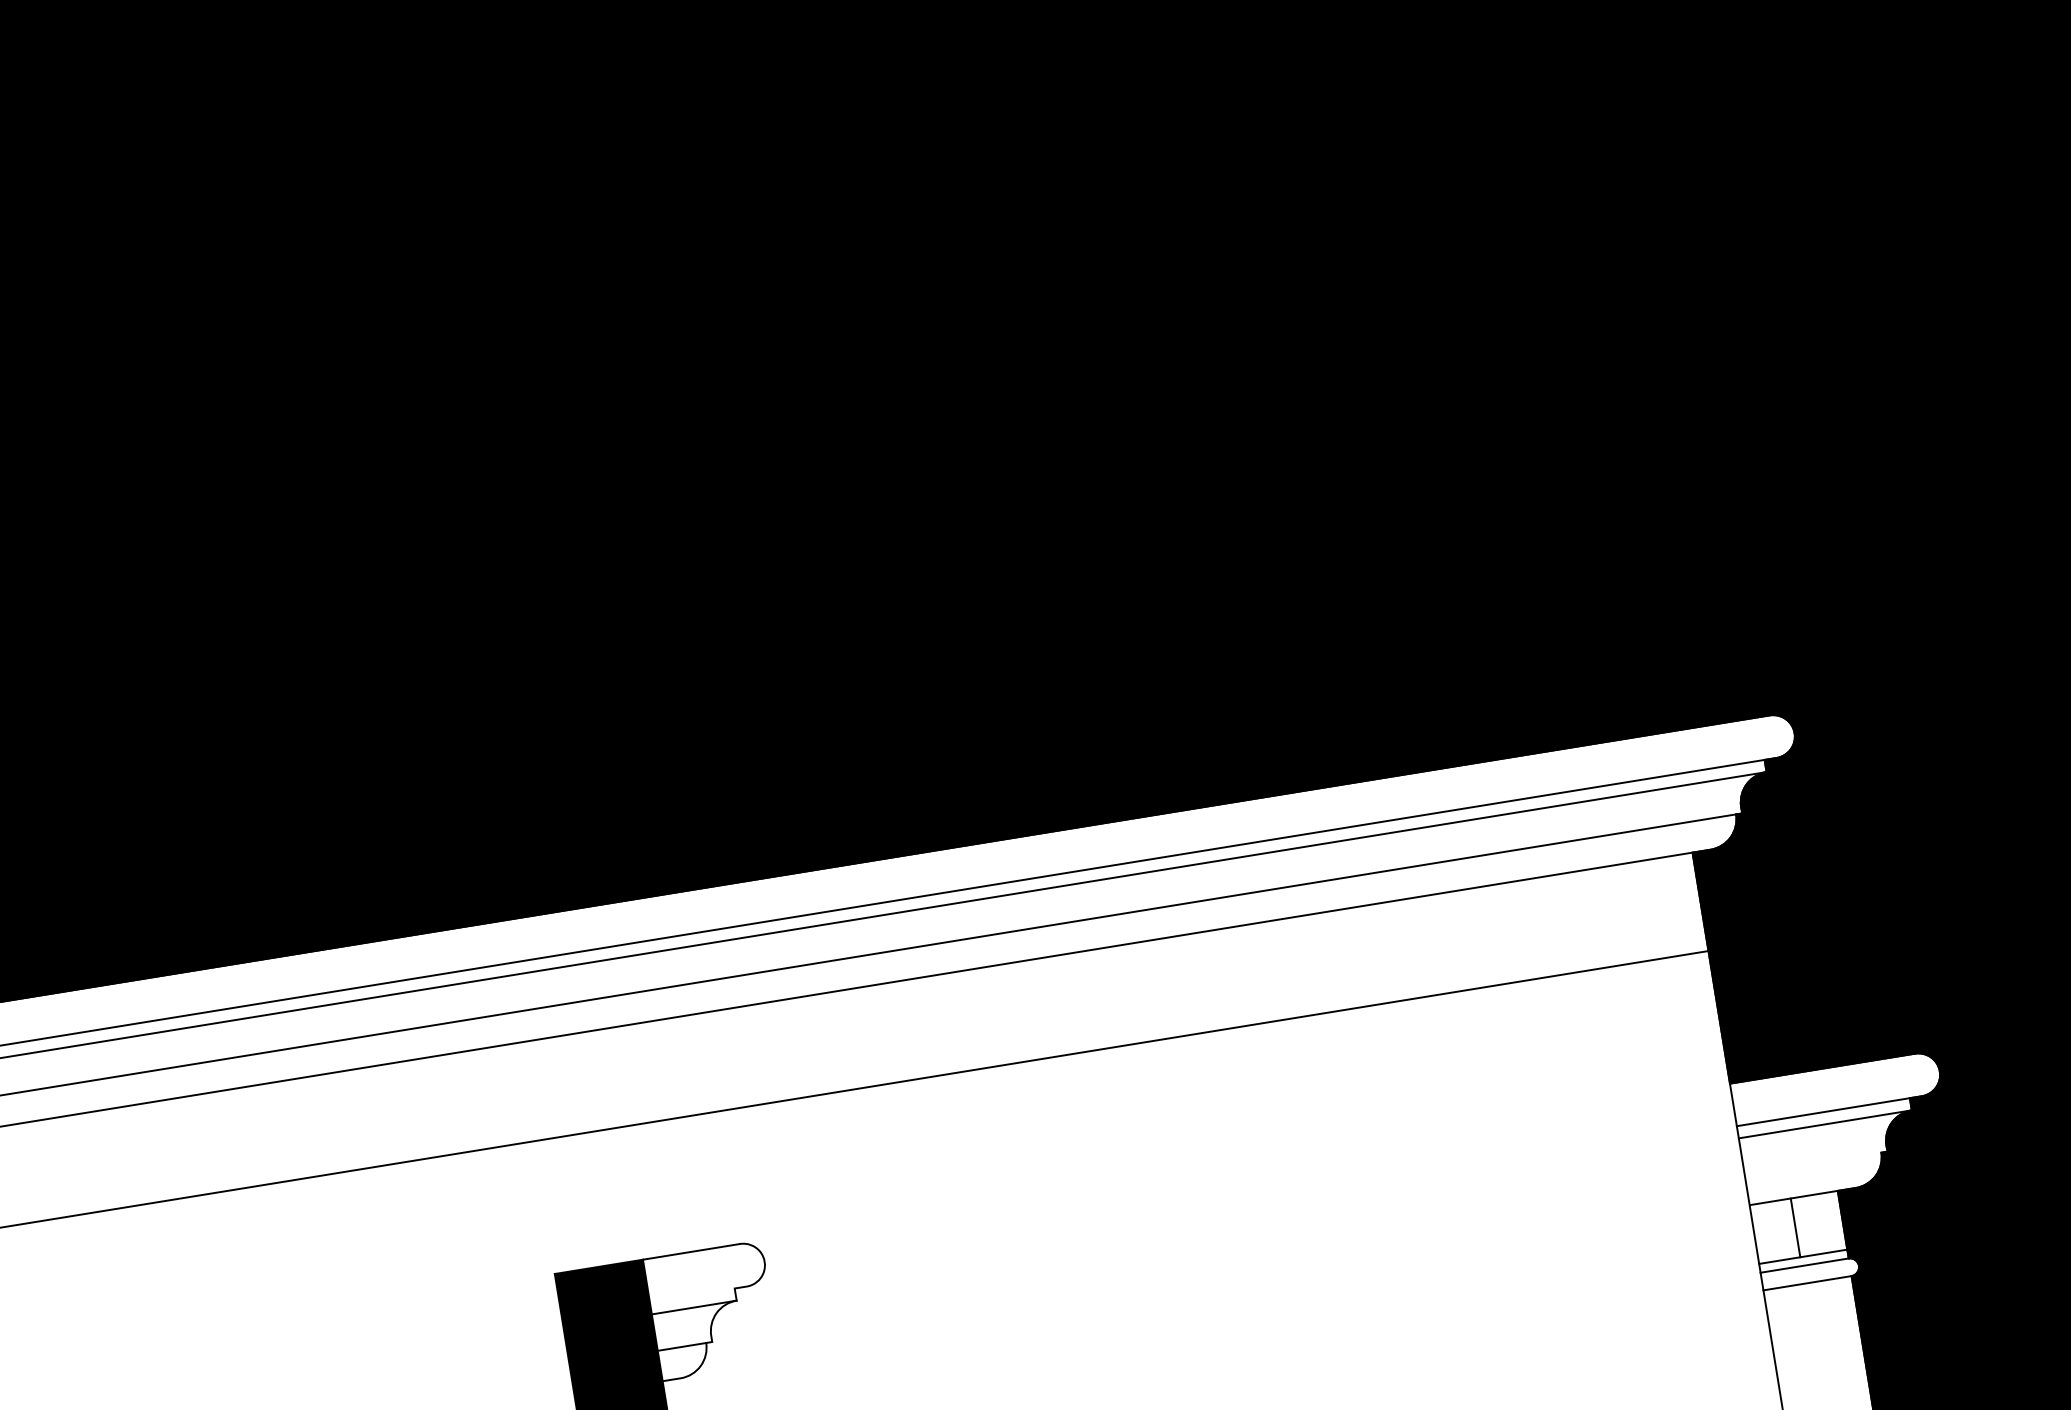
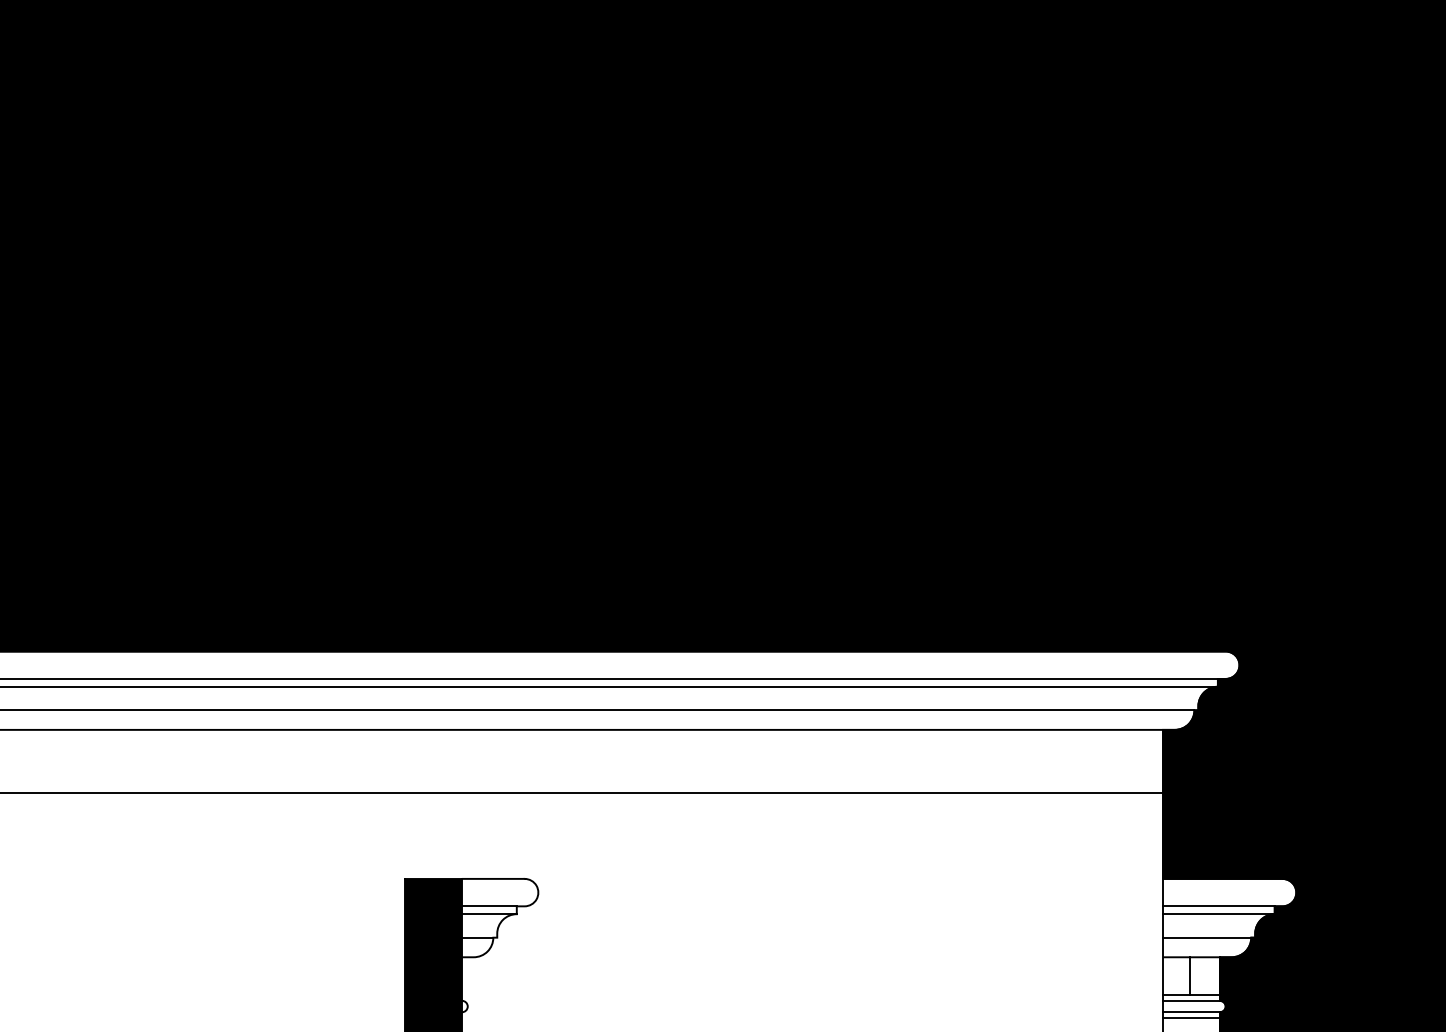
line: (1813, 1163) -> (1207, 937), added
line: (1808, 1291) -> (1191, 1017), added
line: (692, 1295) -> (489, 906), added

